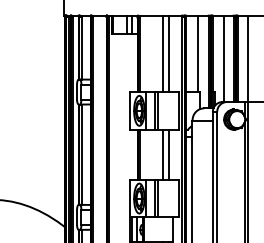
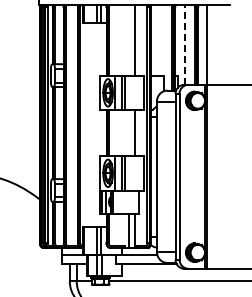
line: (162, 53) -> (129, 40), removed
line: (197, 53) -> (161, 40), removed
line: (223, 59) -> (185, 45), solid -> dashed
line: (162, 155) -> (129, 133), removed

